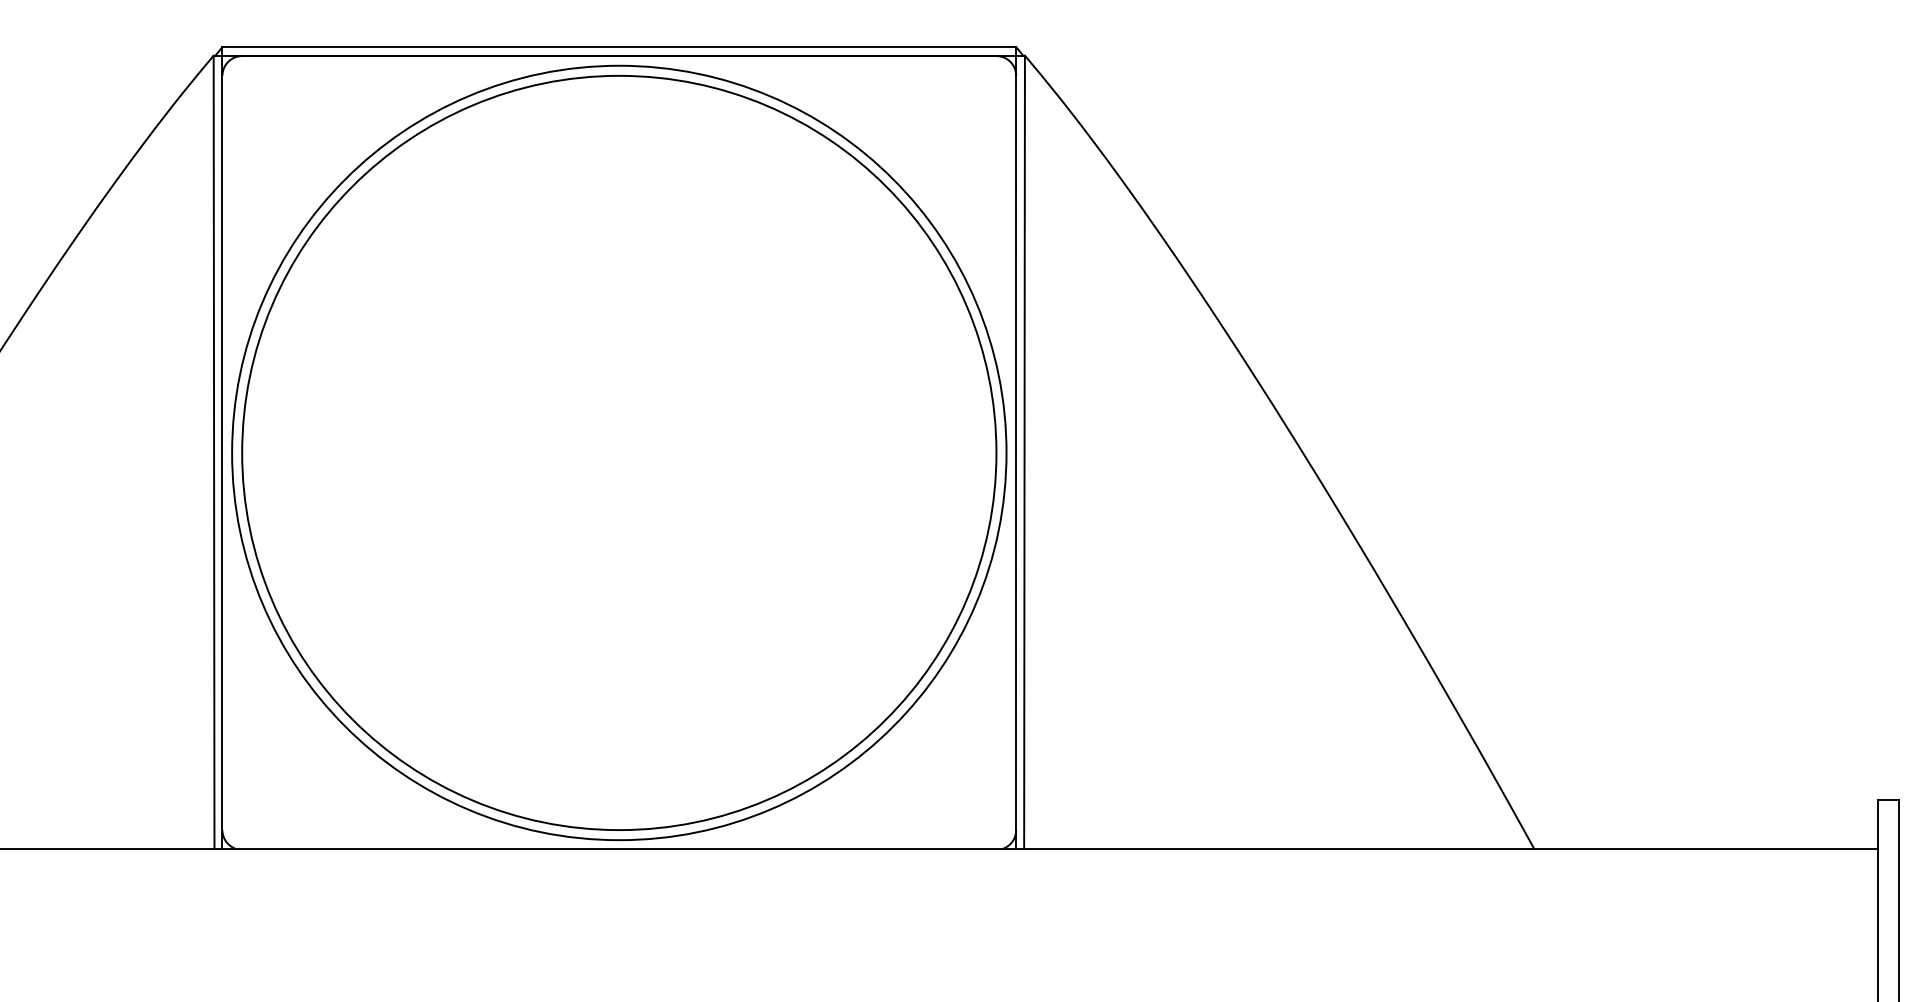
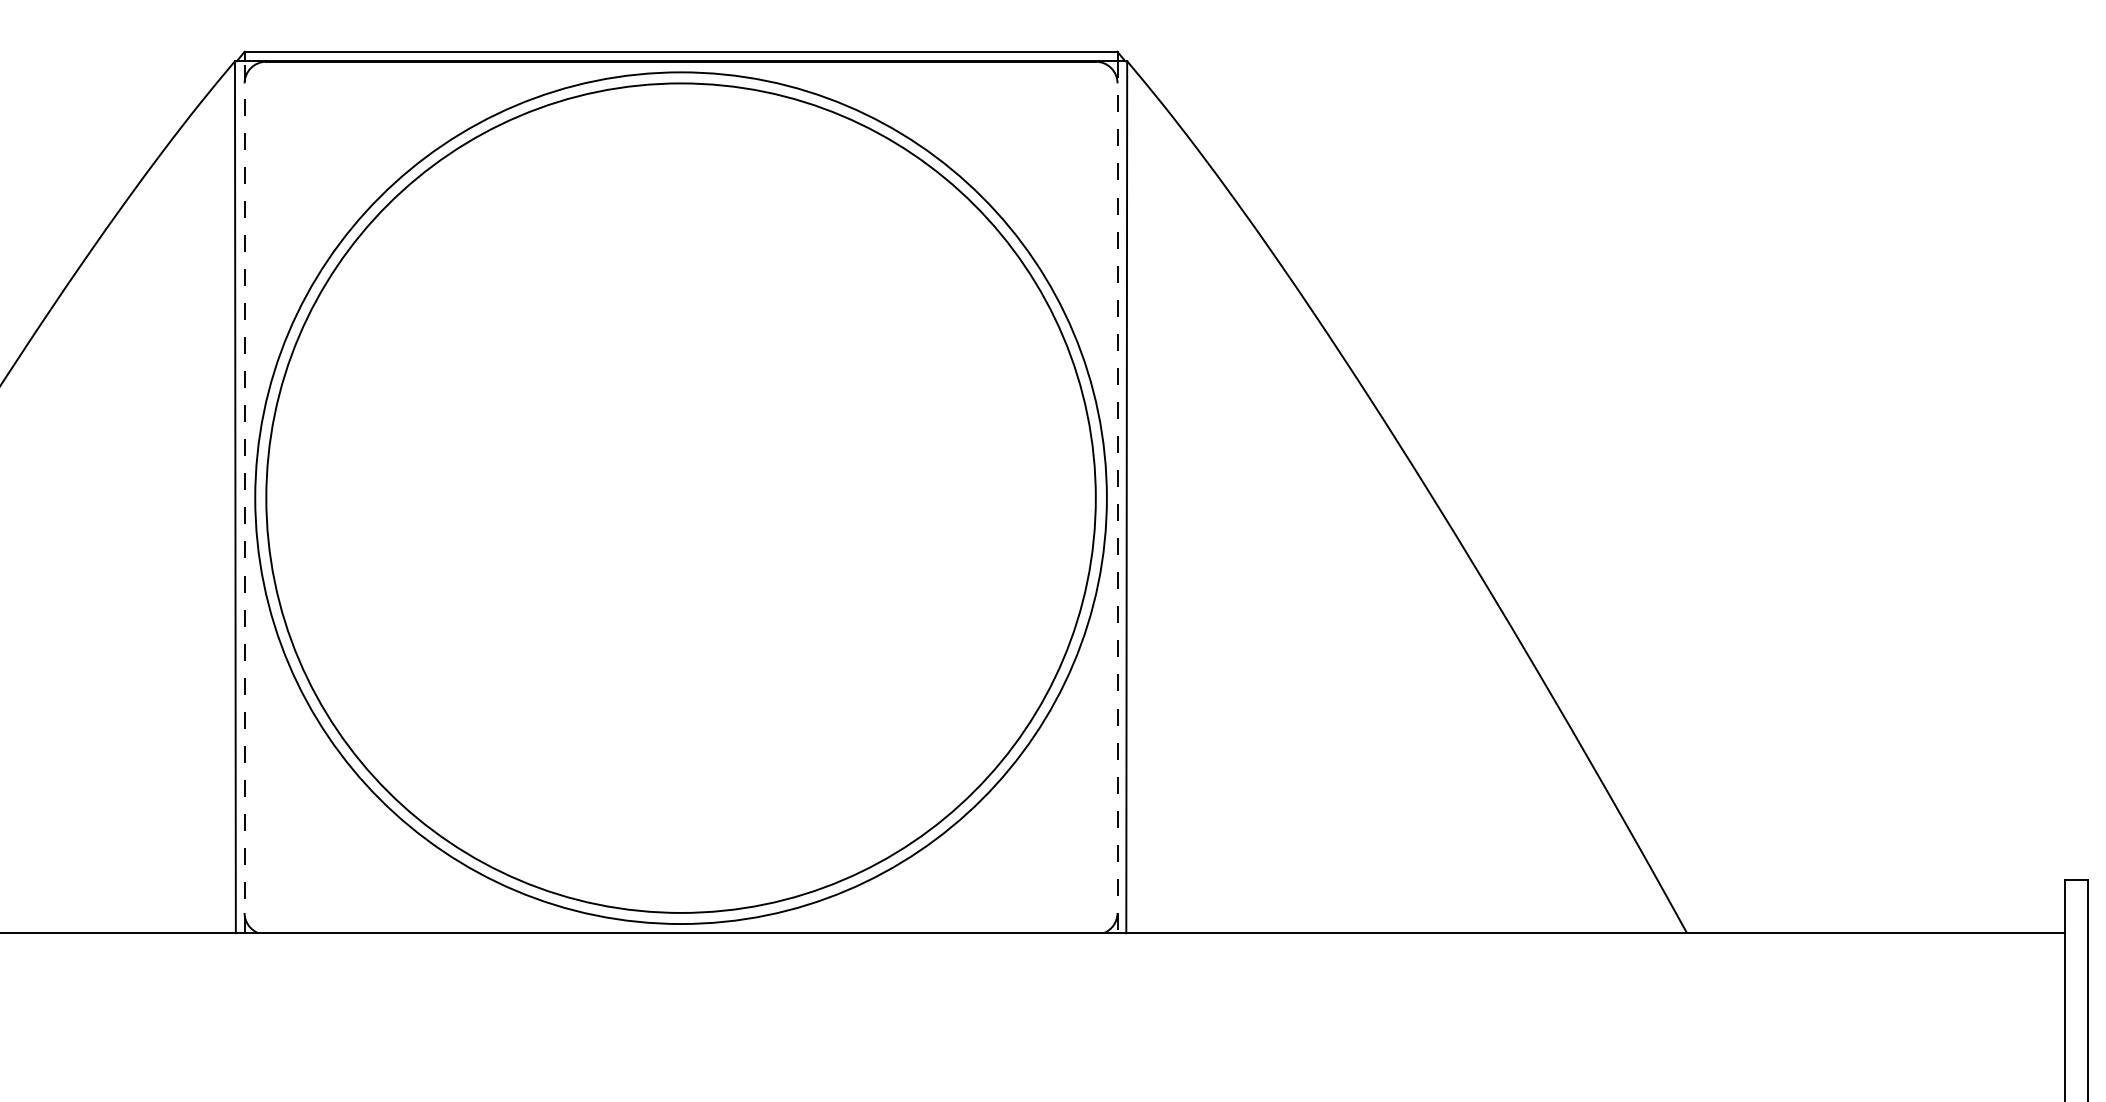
line: (222, 452) -> (244, 497), solid -> dashed
line: (1016, 452) -> (1117, 497), solid -> dashed

